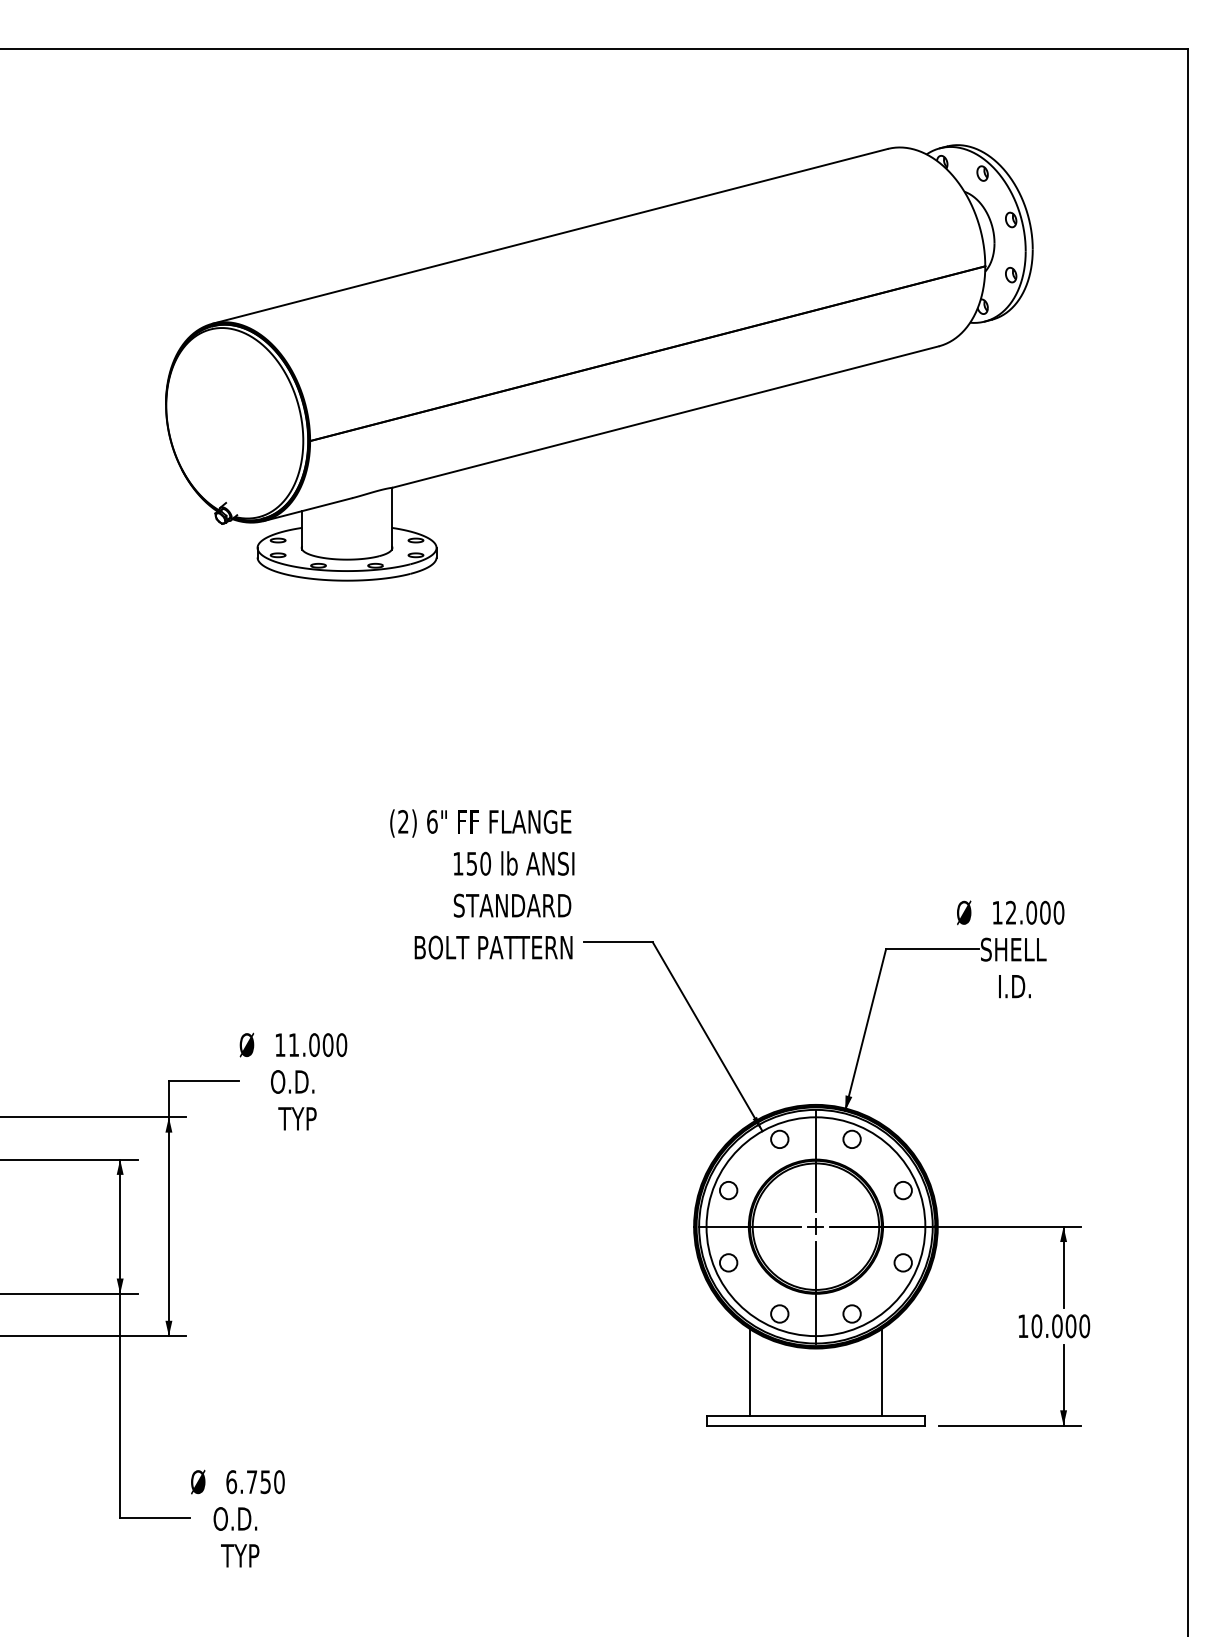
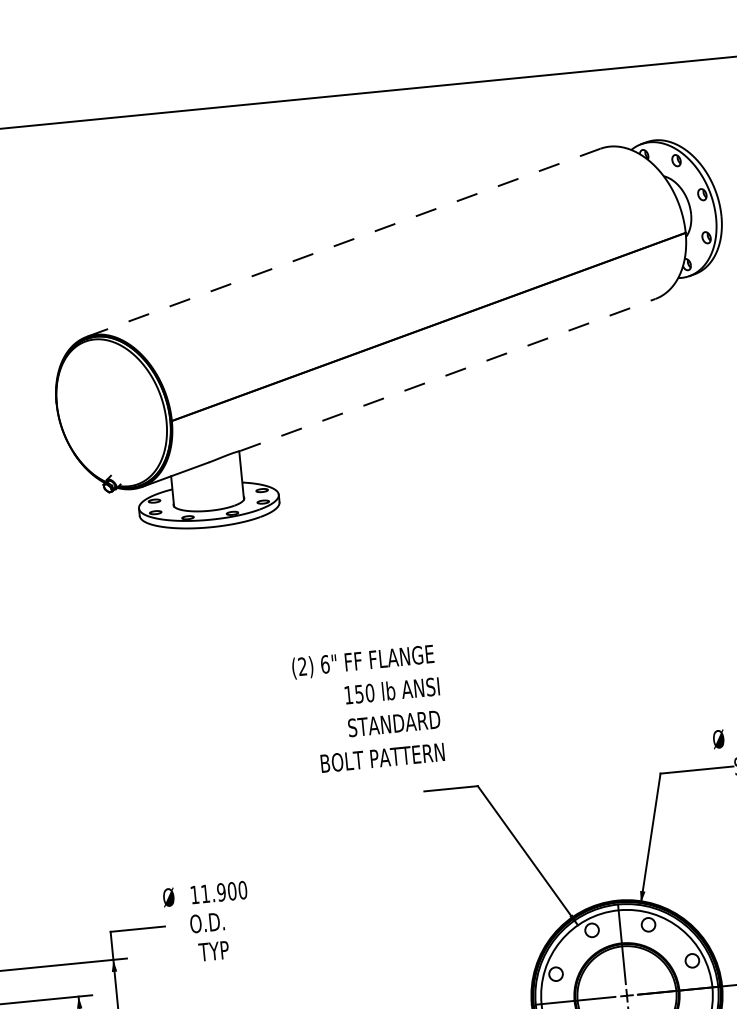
line: (550, 236) -> (343, 242), solid -> dashed
line: (665, 416) -> (447, 374), solid -> dashed
text: (482, 884) -> (369, 709), moved
text: (314, 1045) -> (221, 892), 11.000 -> 11.900

